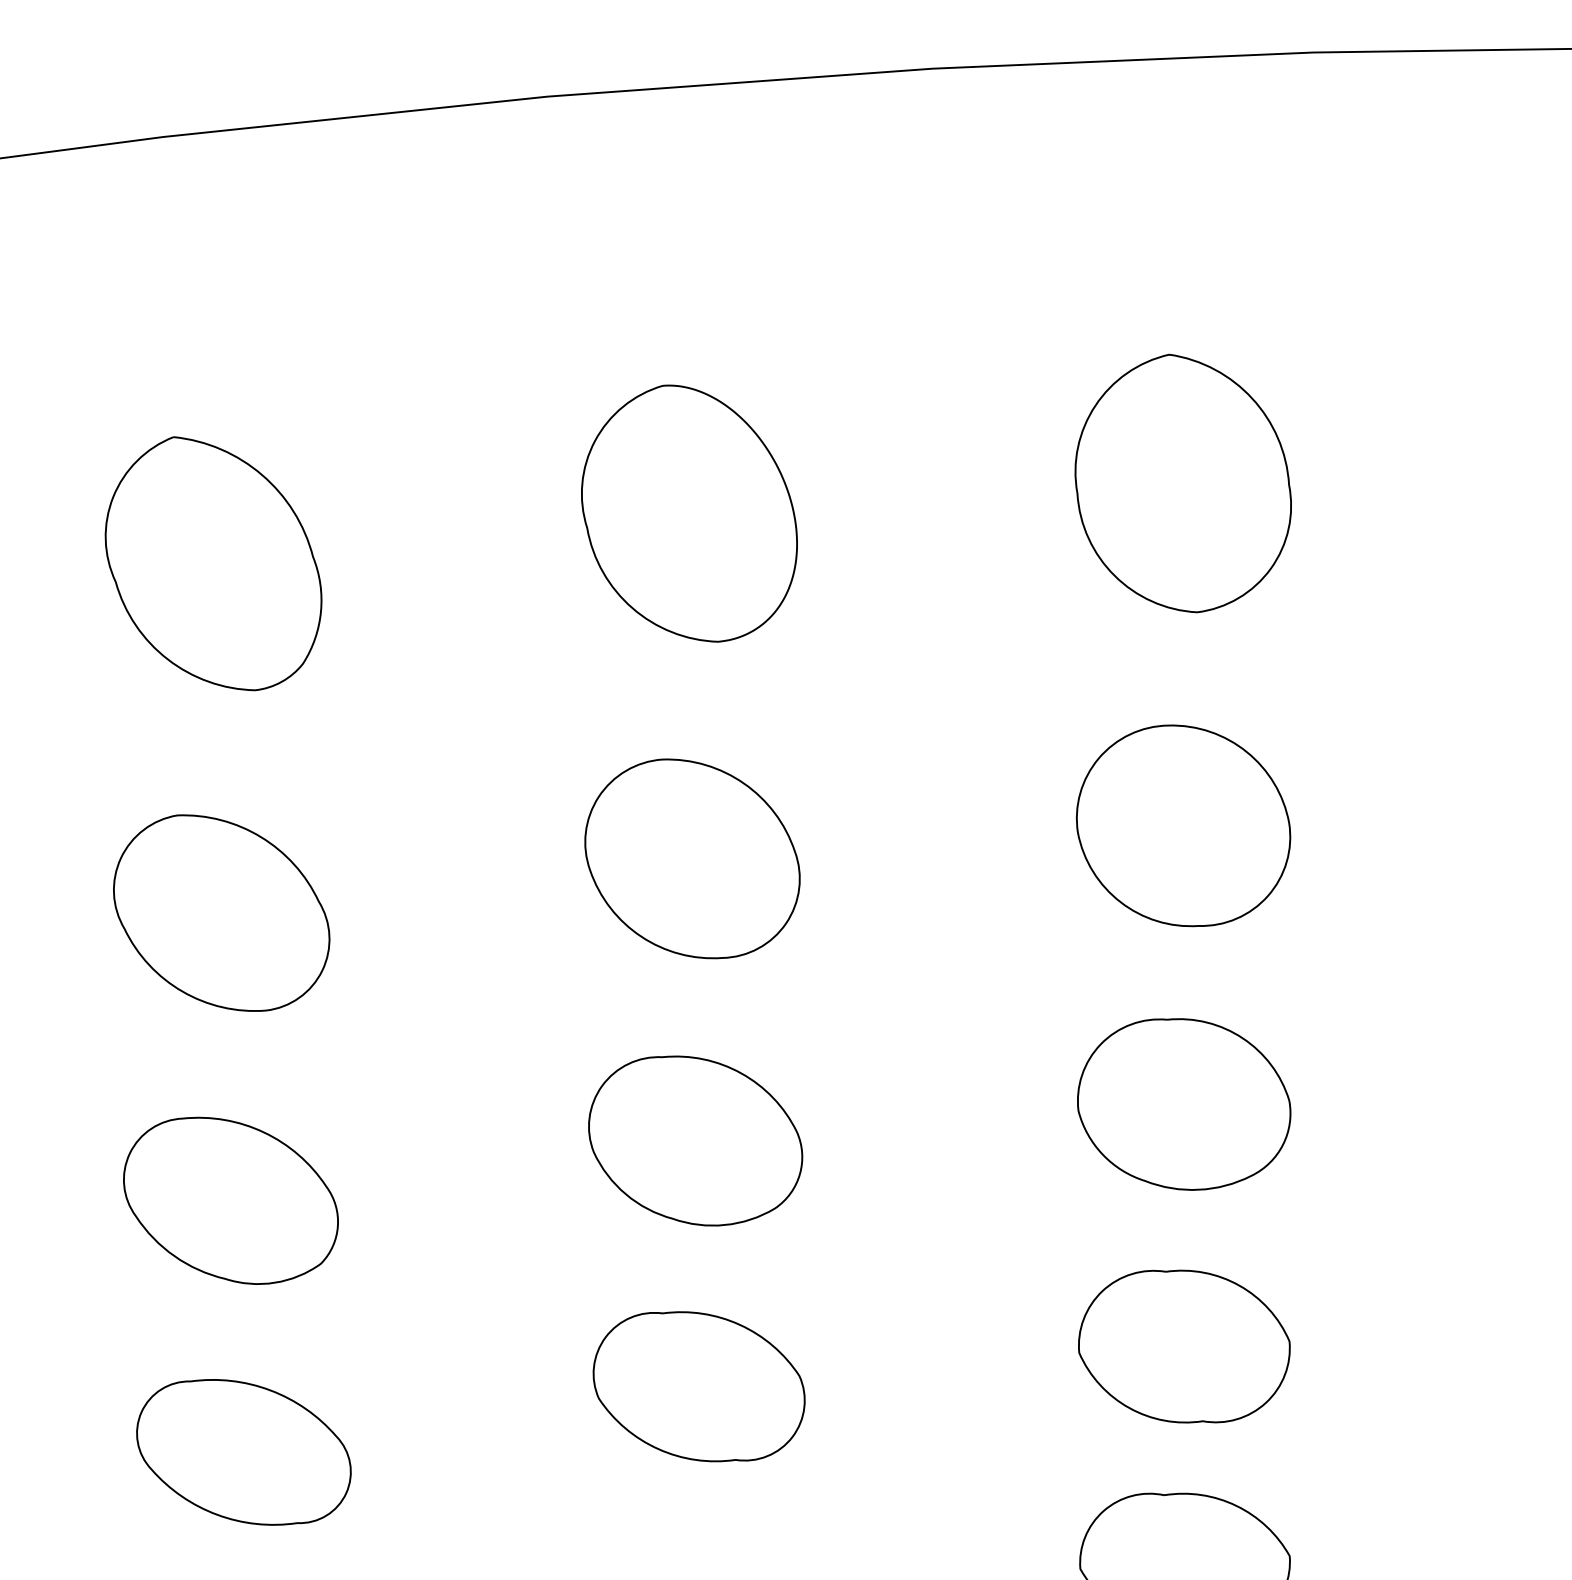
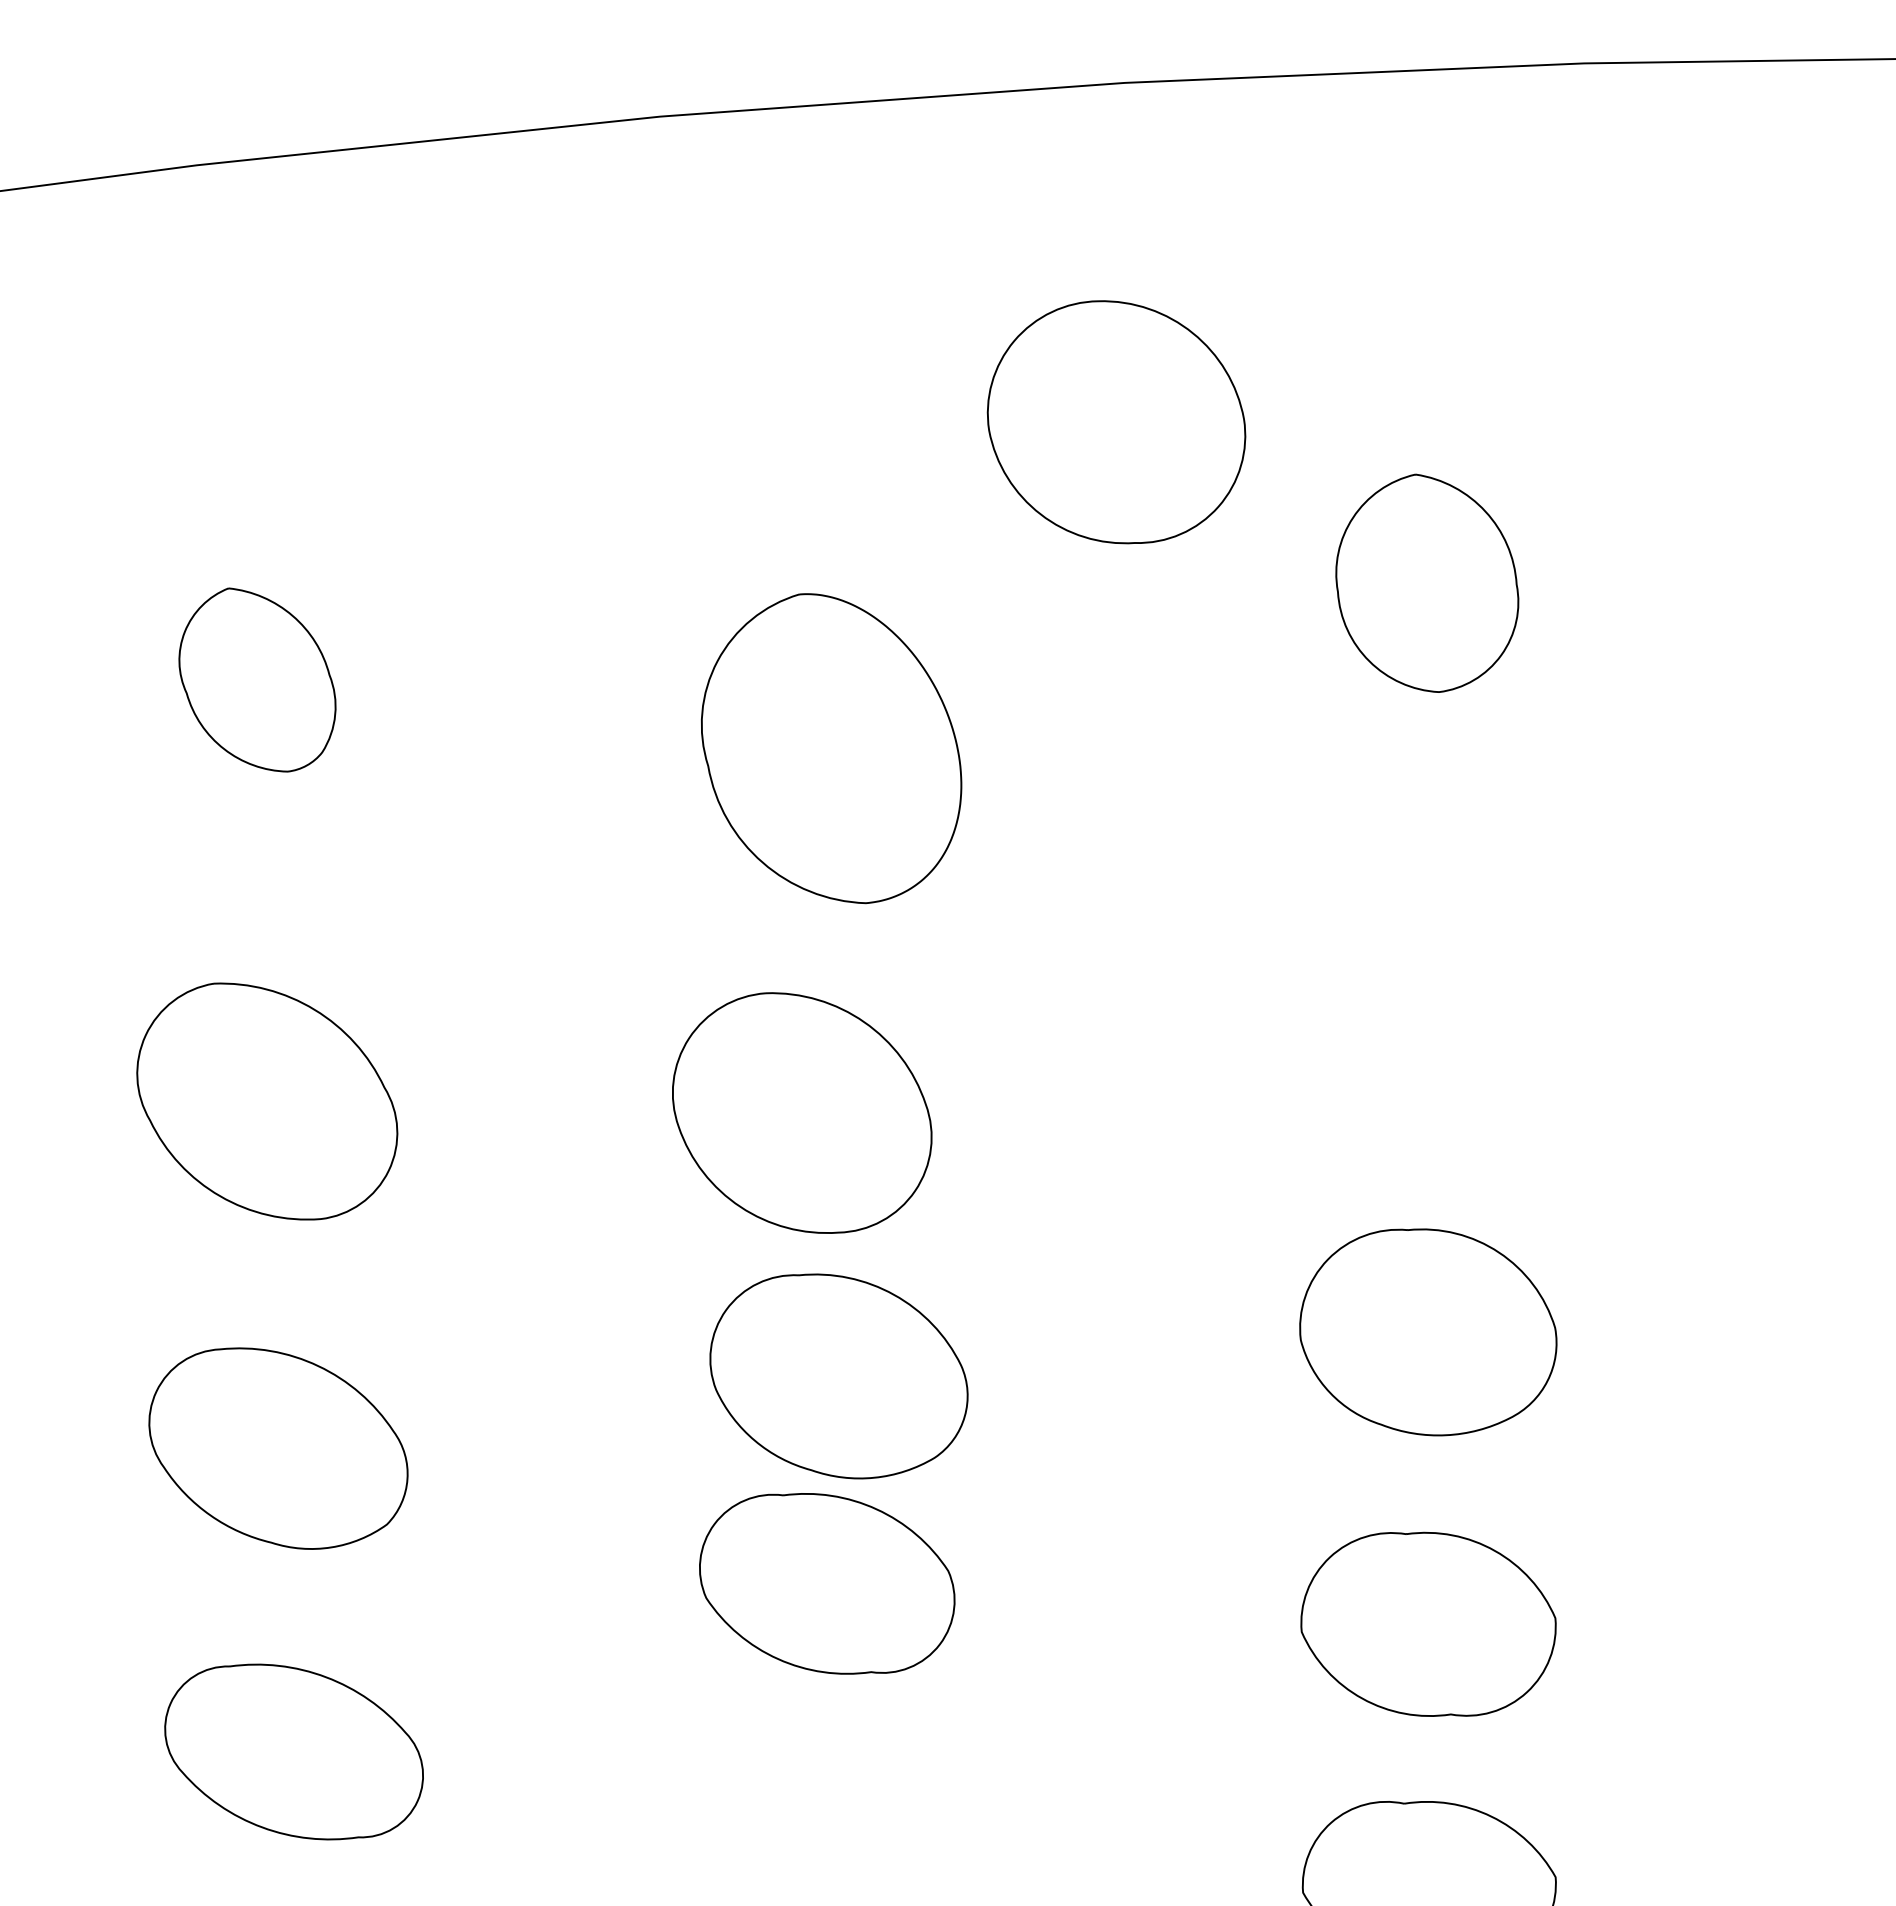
part: (1183, 483) -> (1427, 583), size x0.7
part: (689, 513) -> (831, 748), moved
part: (213, 563) -> (257, 679), size x0.6
part: (1183, 826) -> (1116, 422), moved
part: (692, 858) -> (802, 1112), moved
part: (699, 1386) -> (827, 1583), moved

